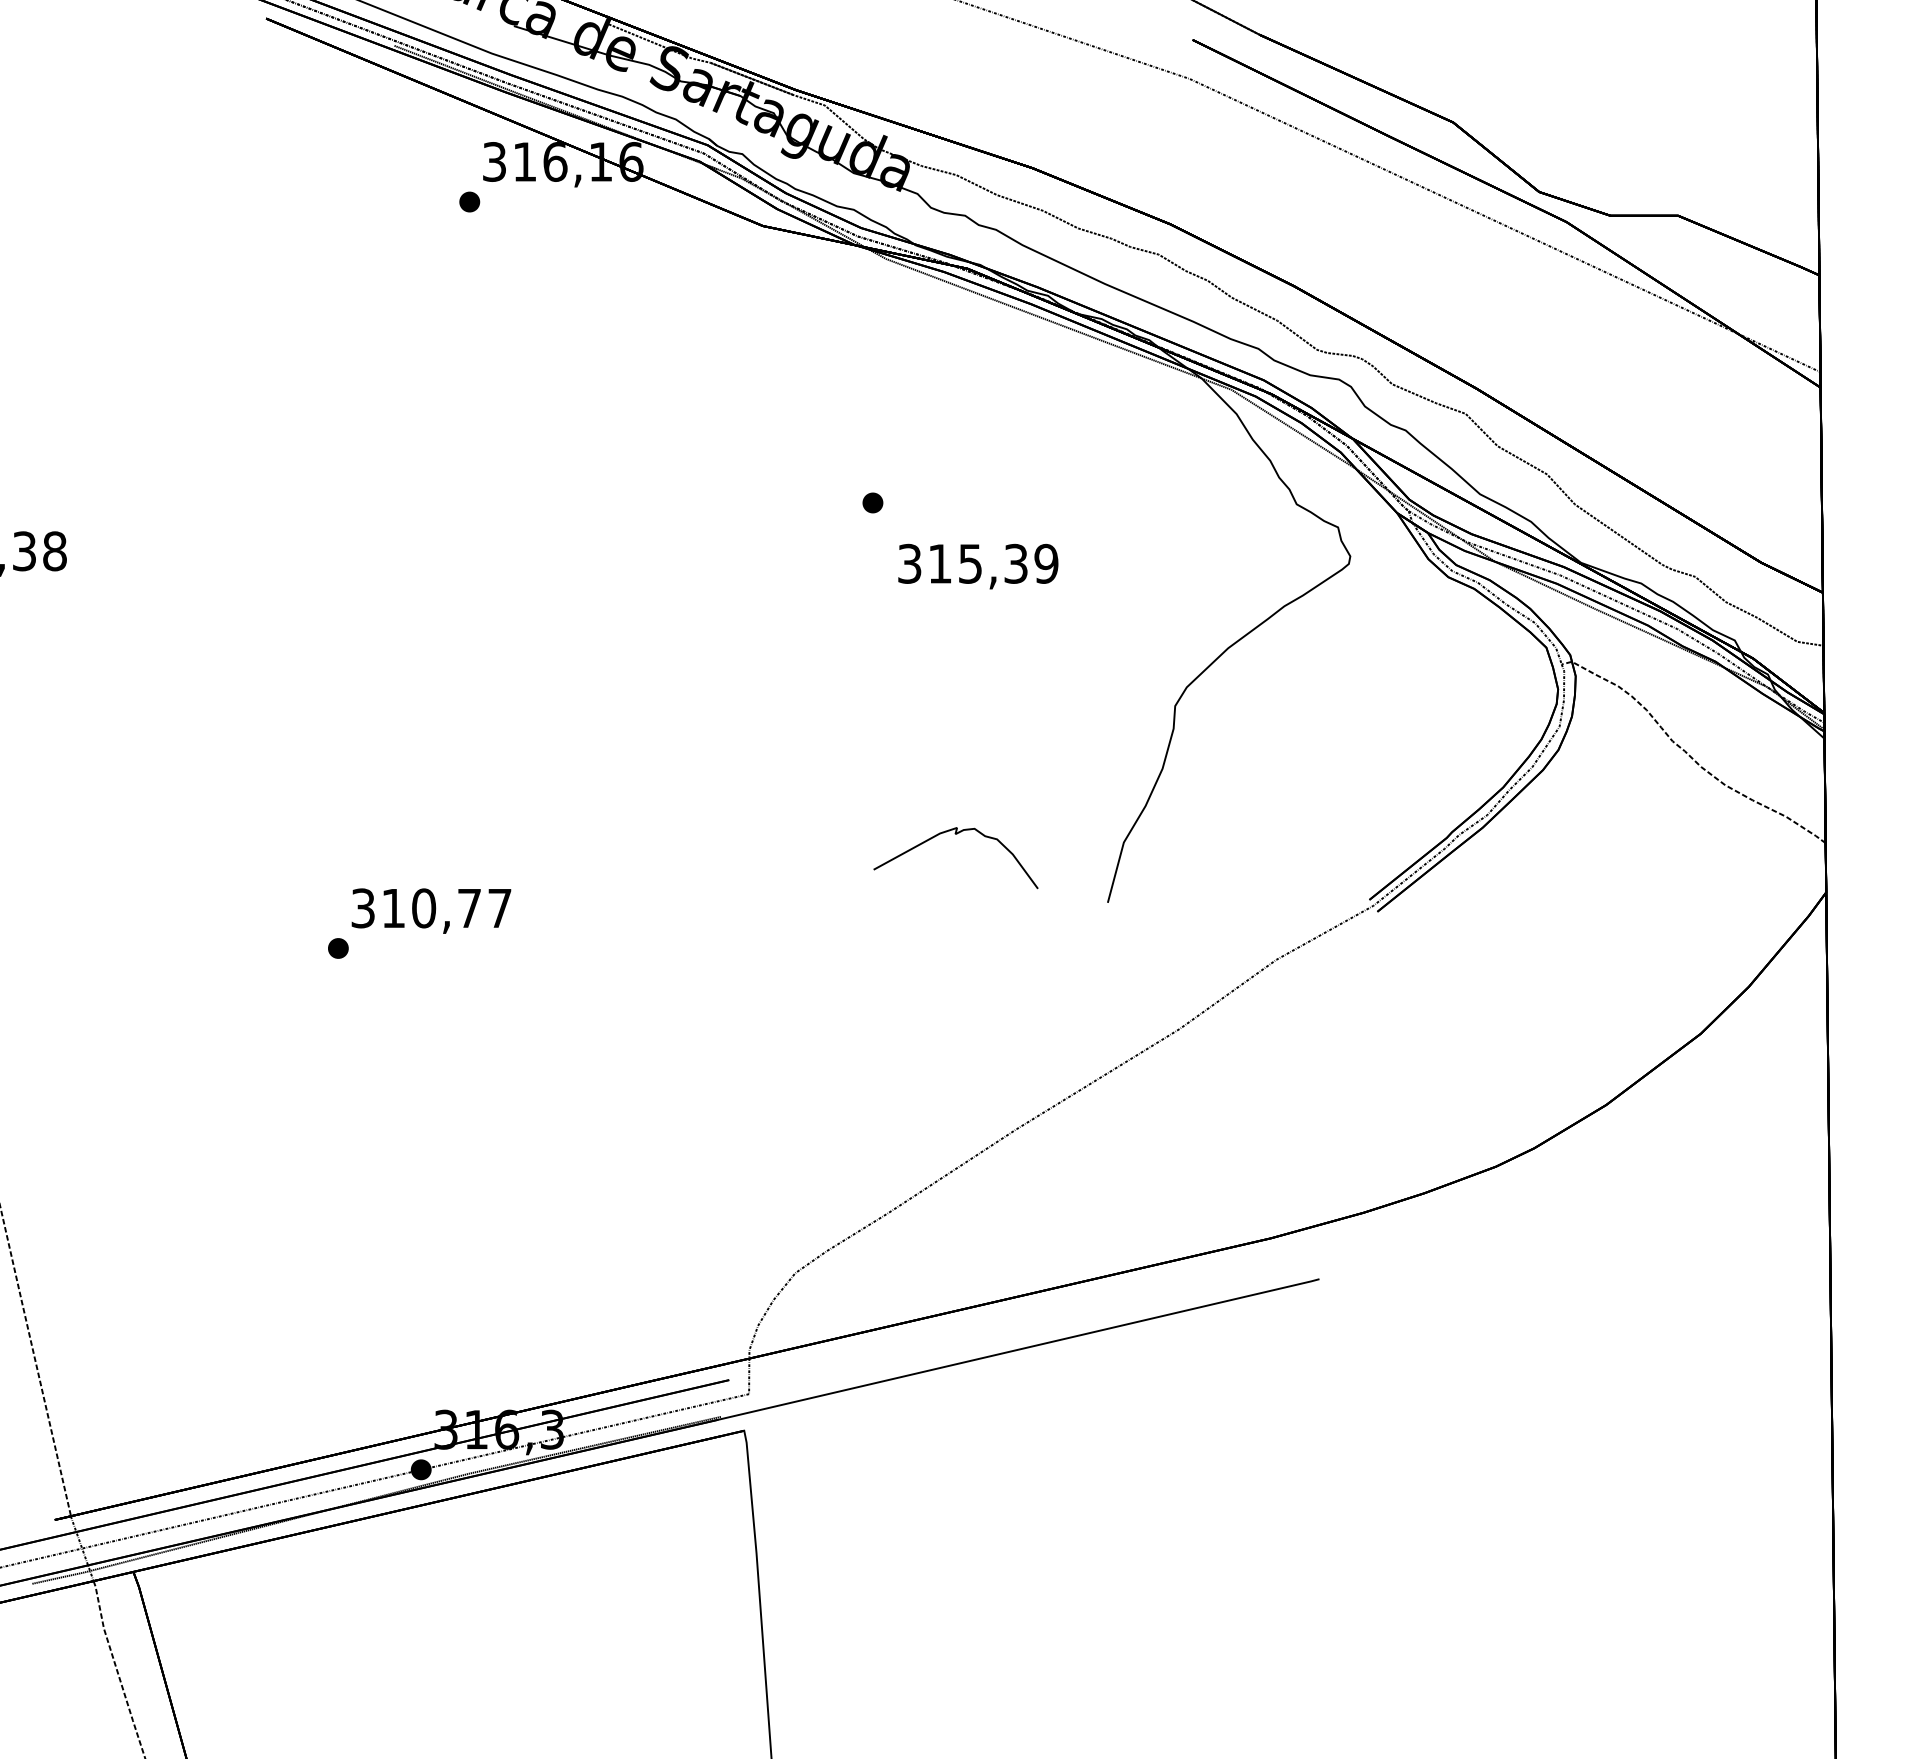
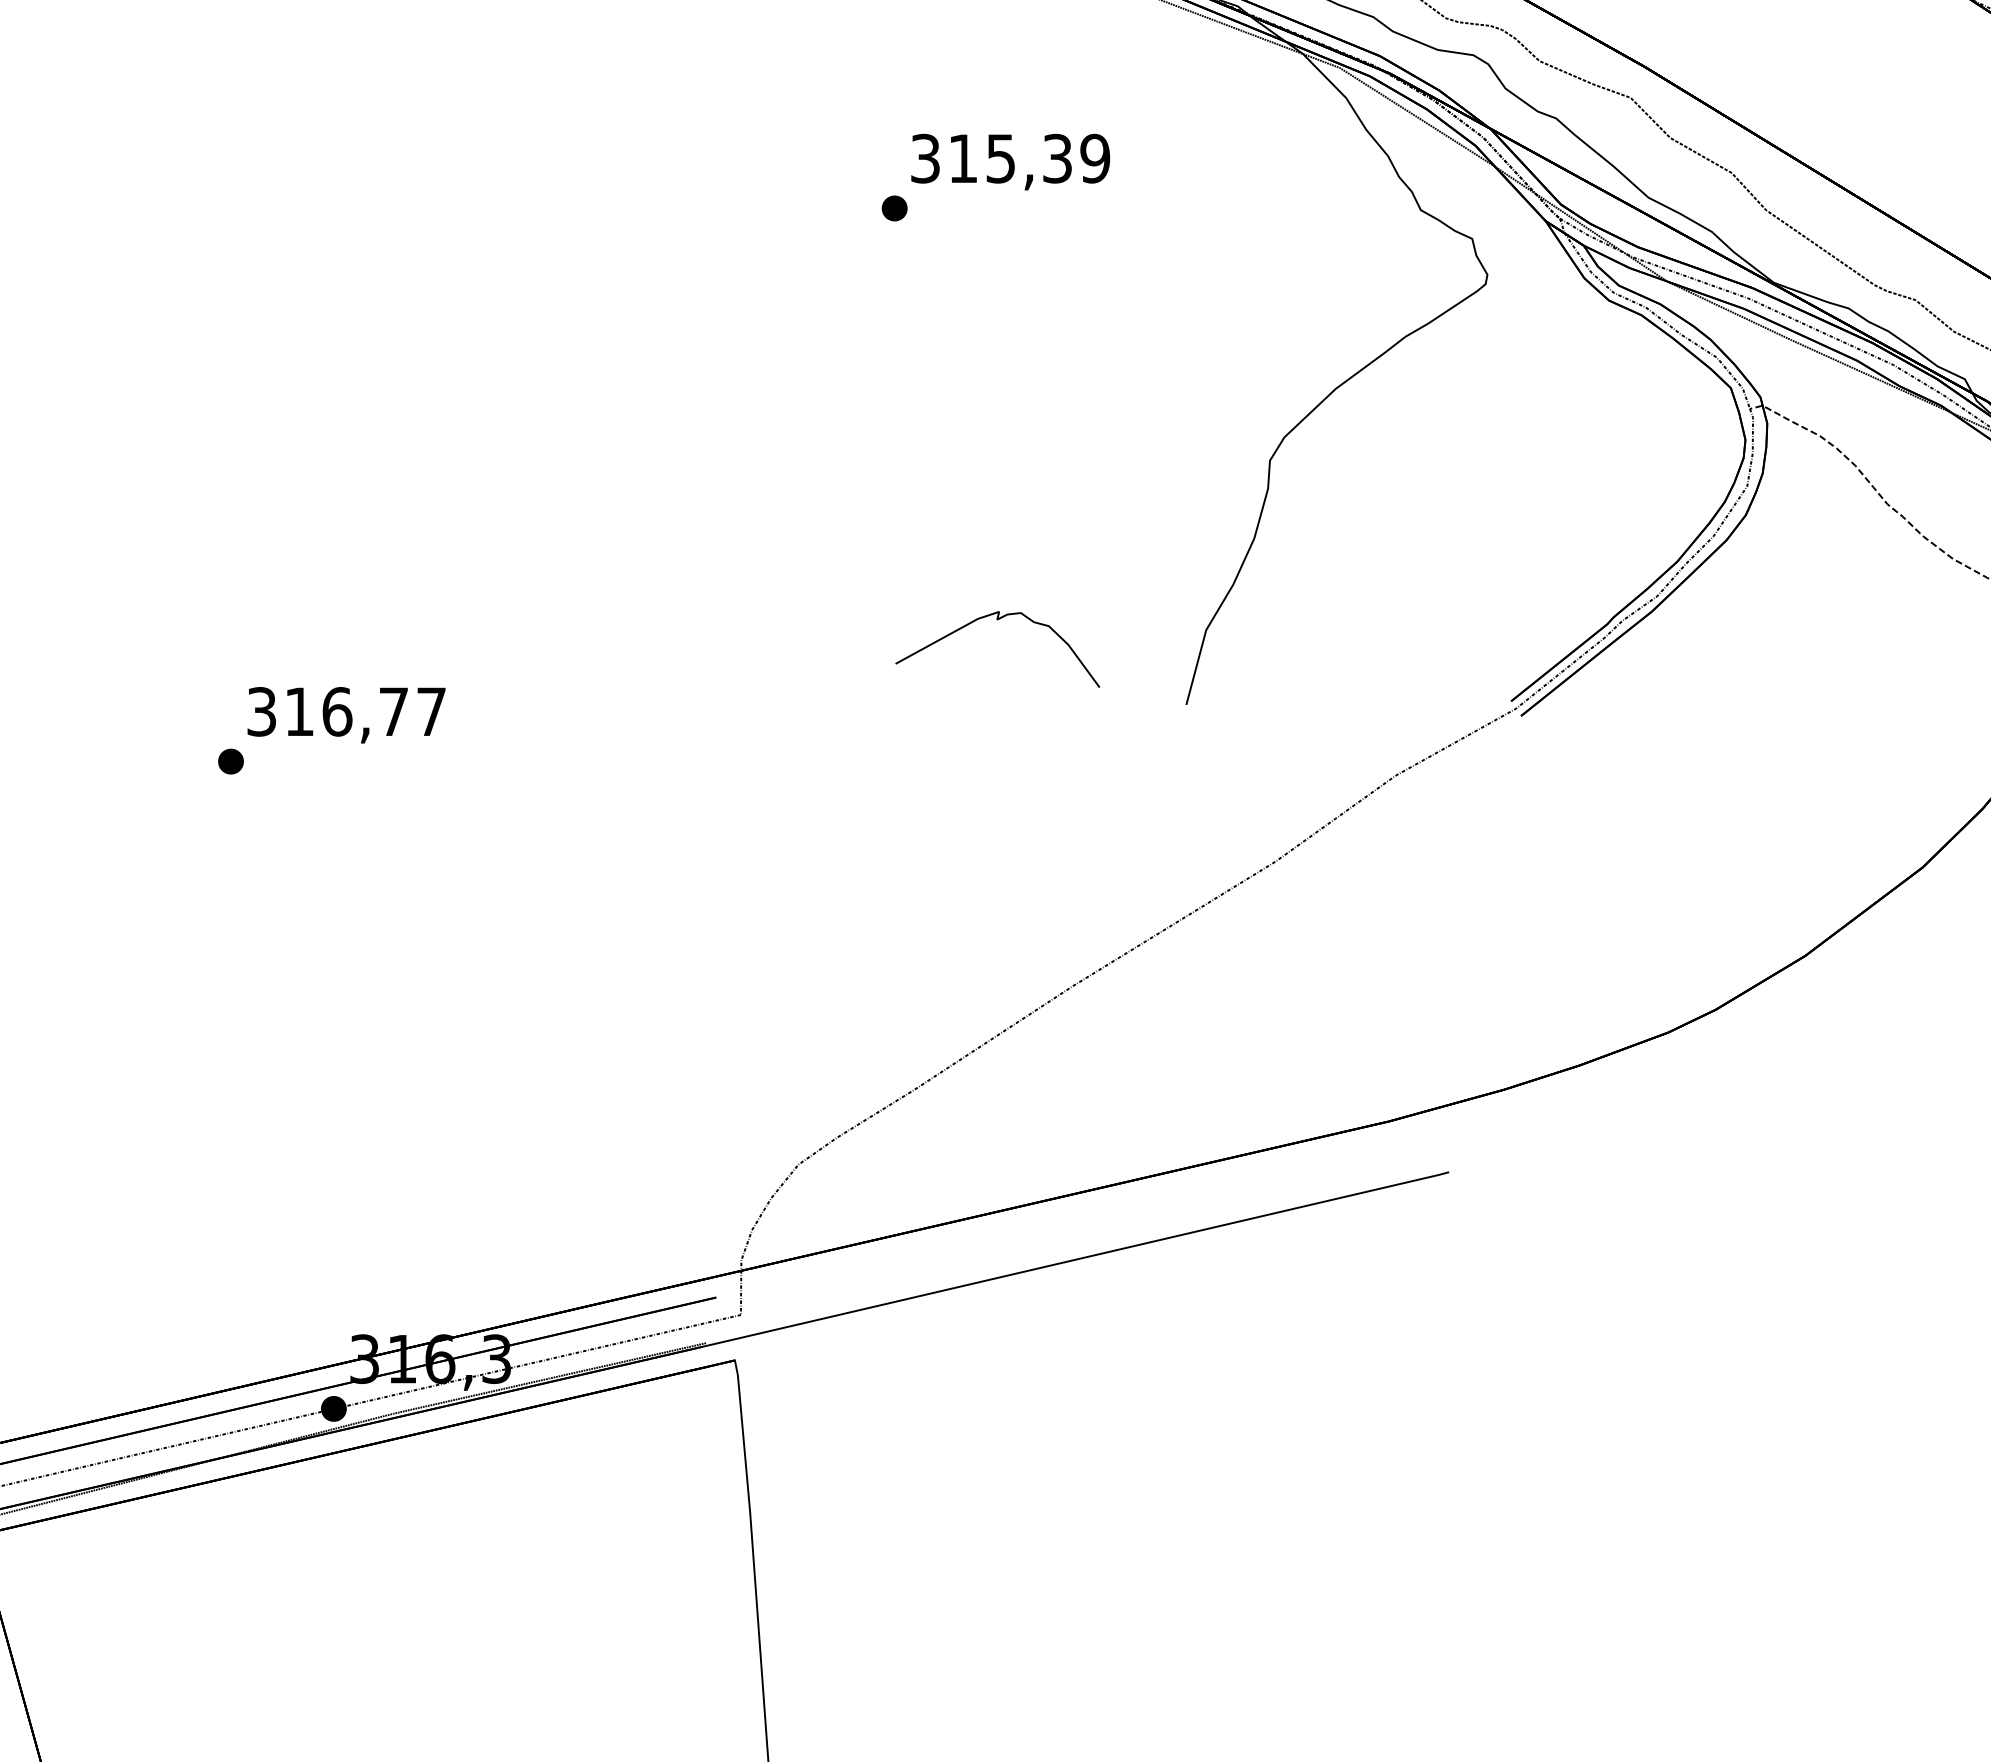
text: (978, 566) -> (1010, 161), moved
text: (424, 908) -> (337, 711), 310,77 -> 316,77

